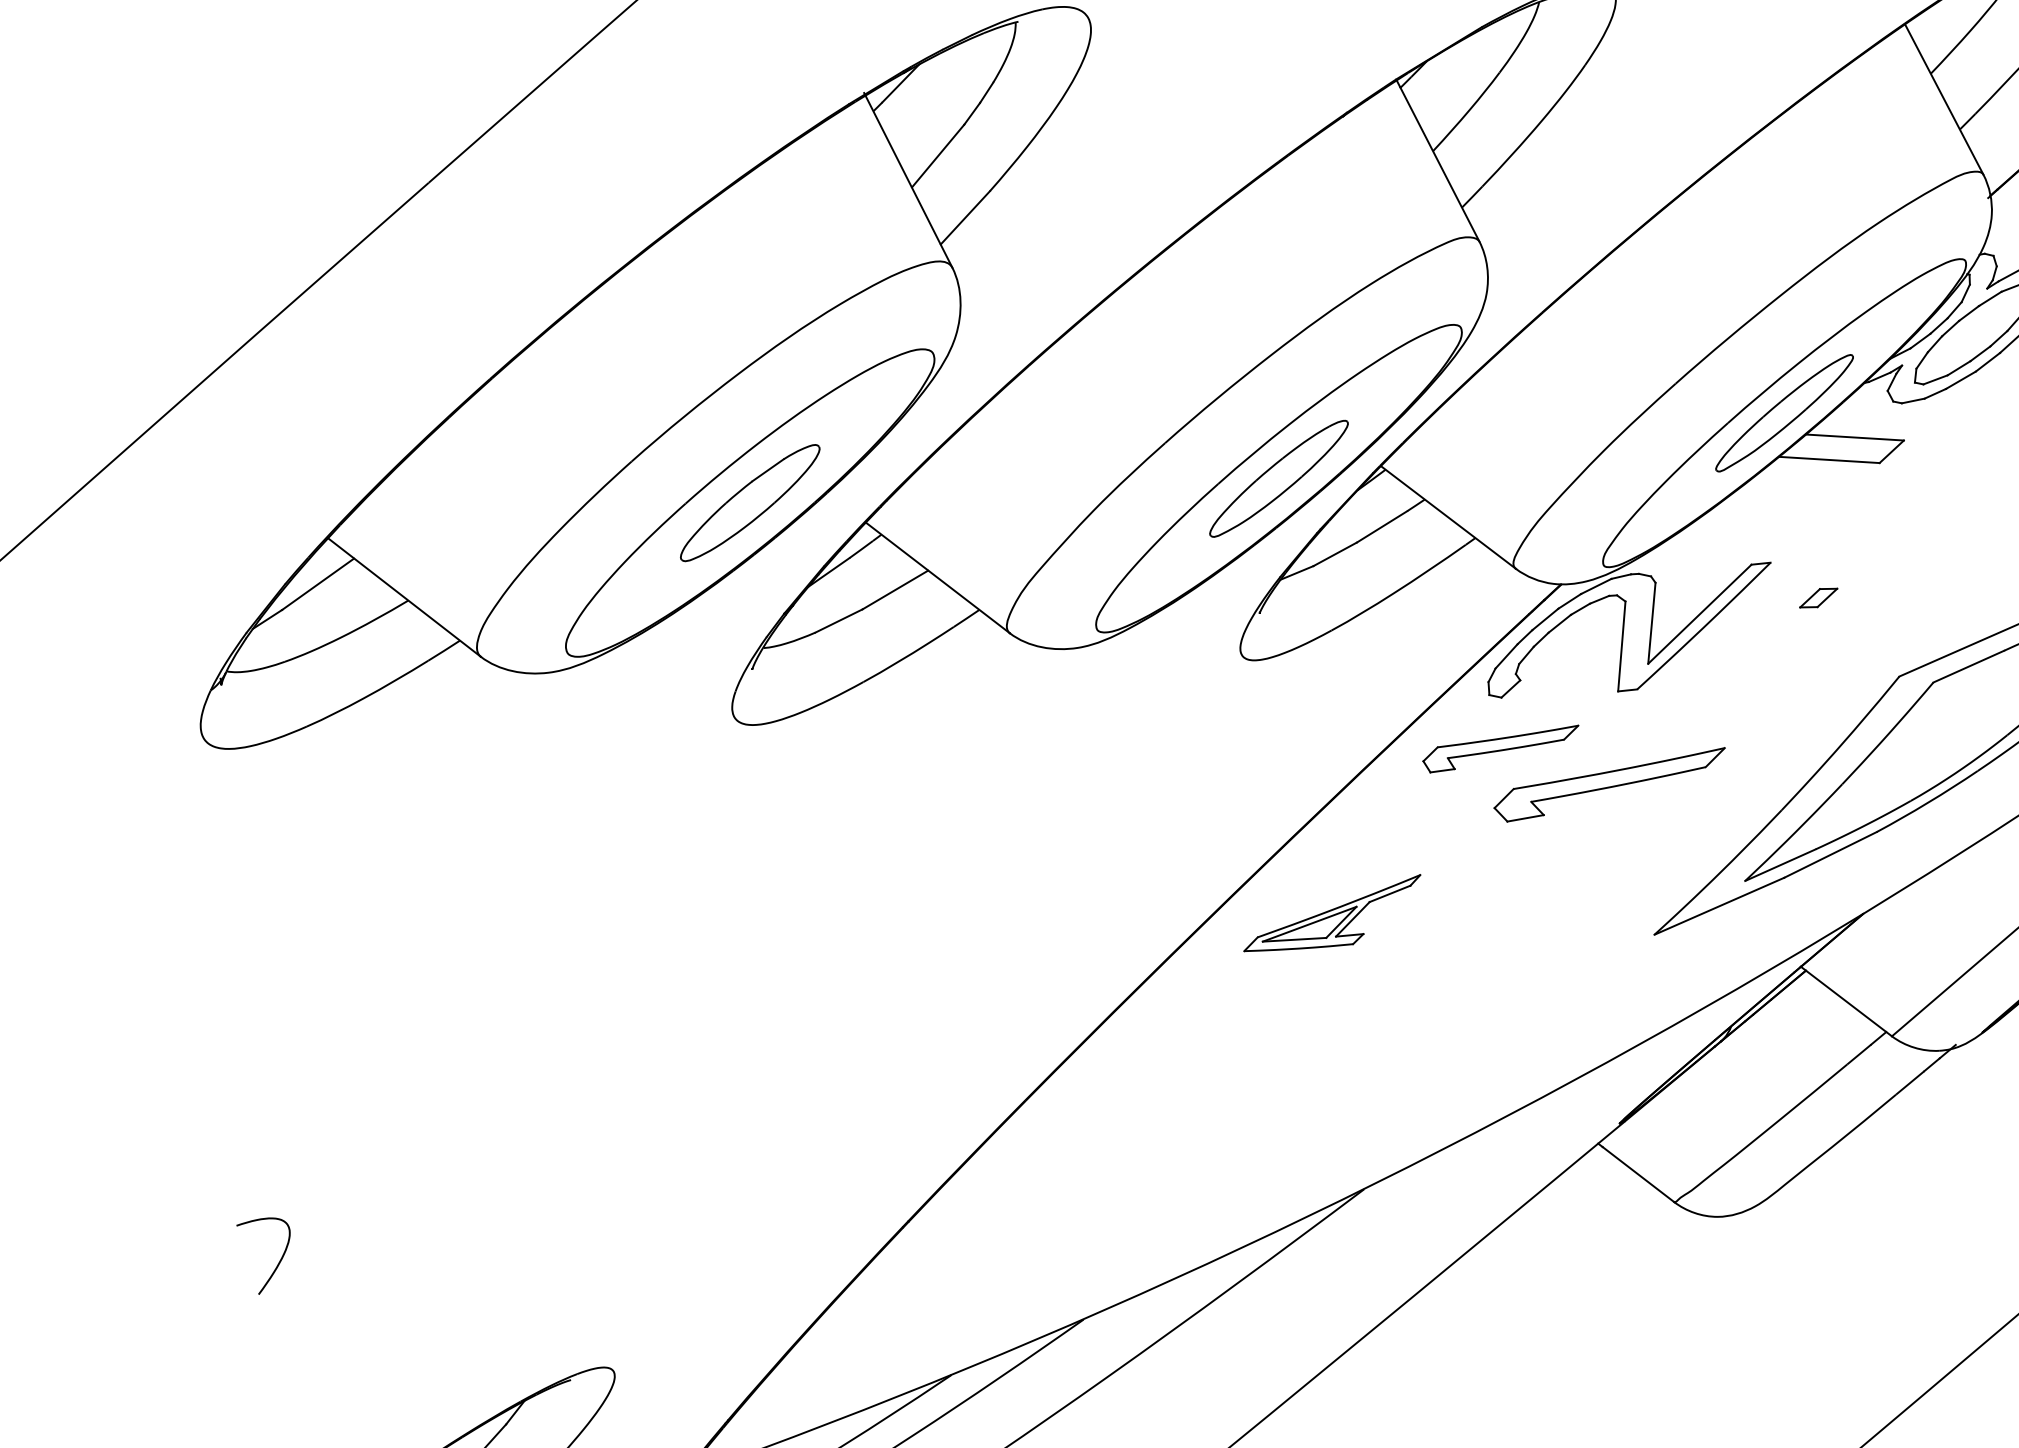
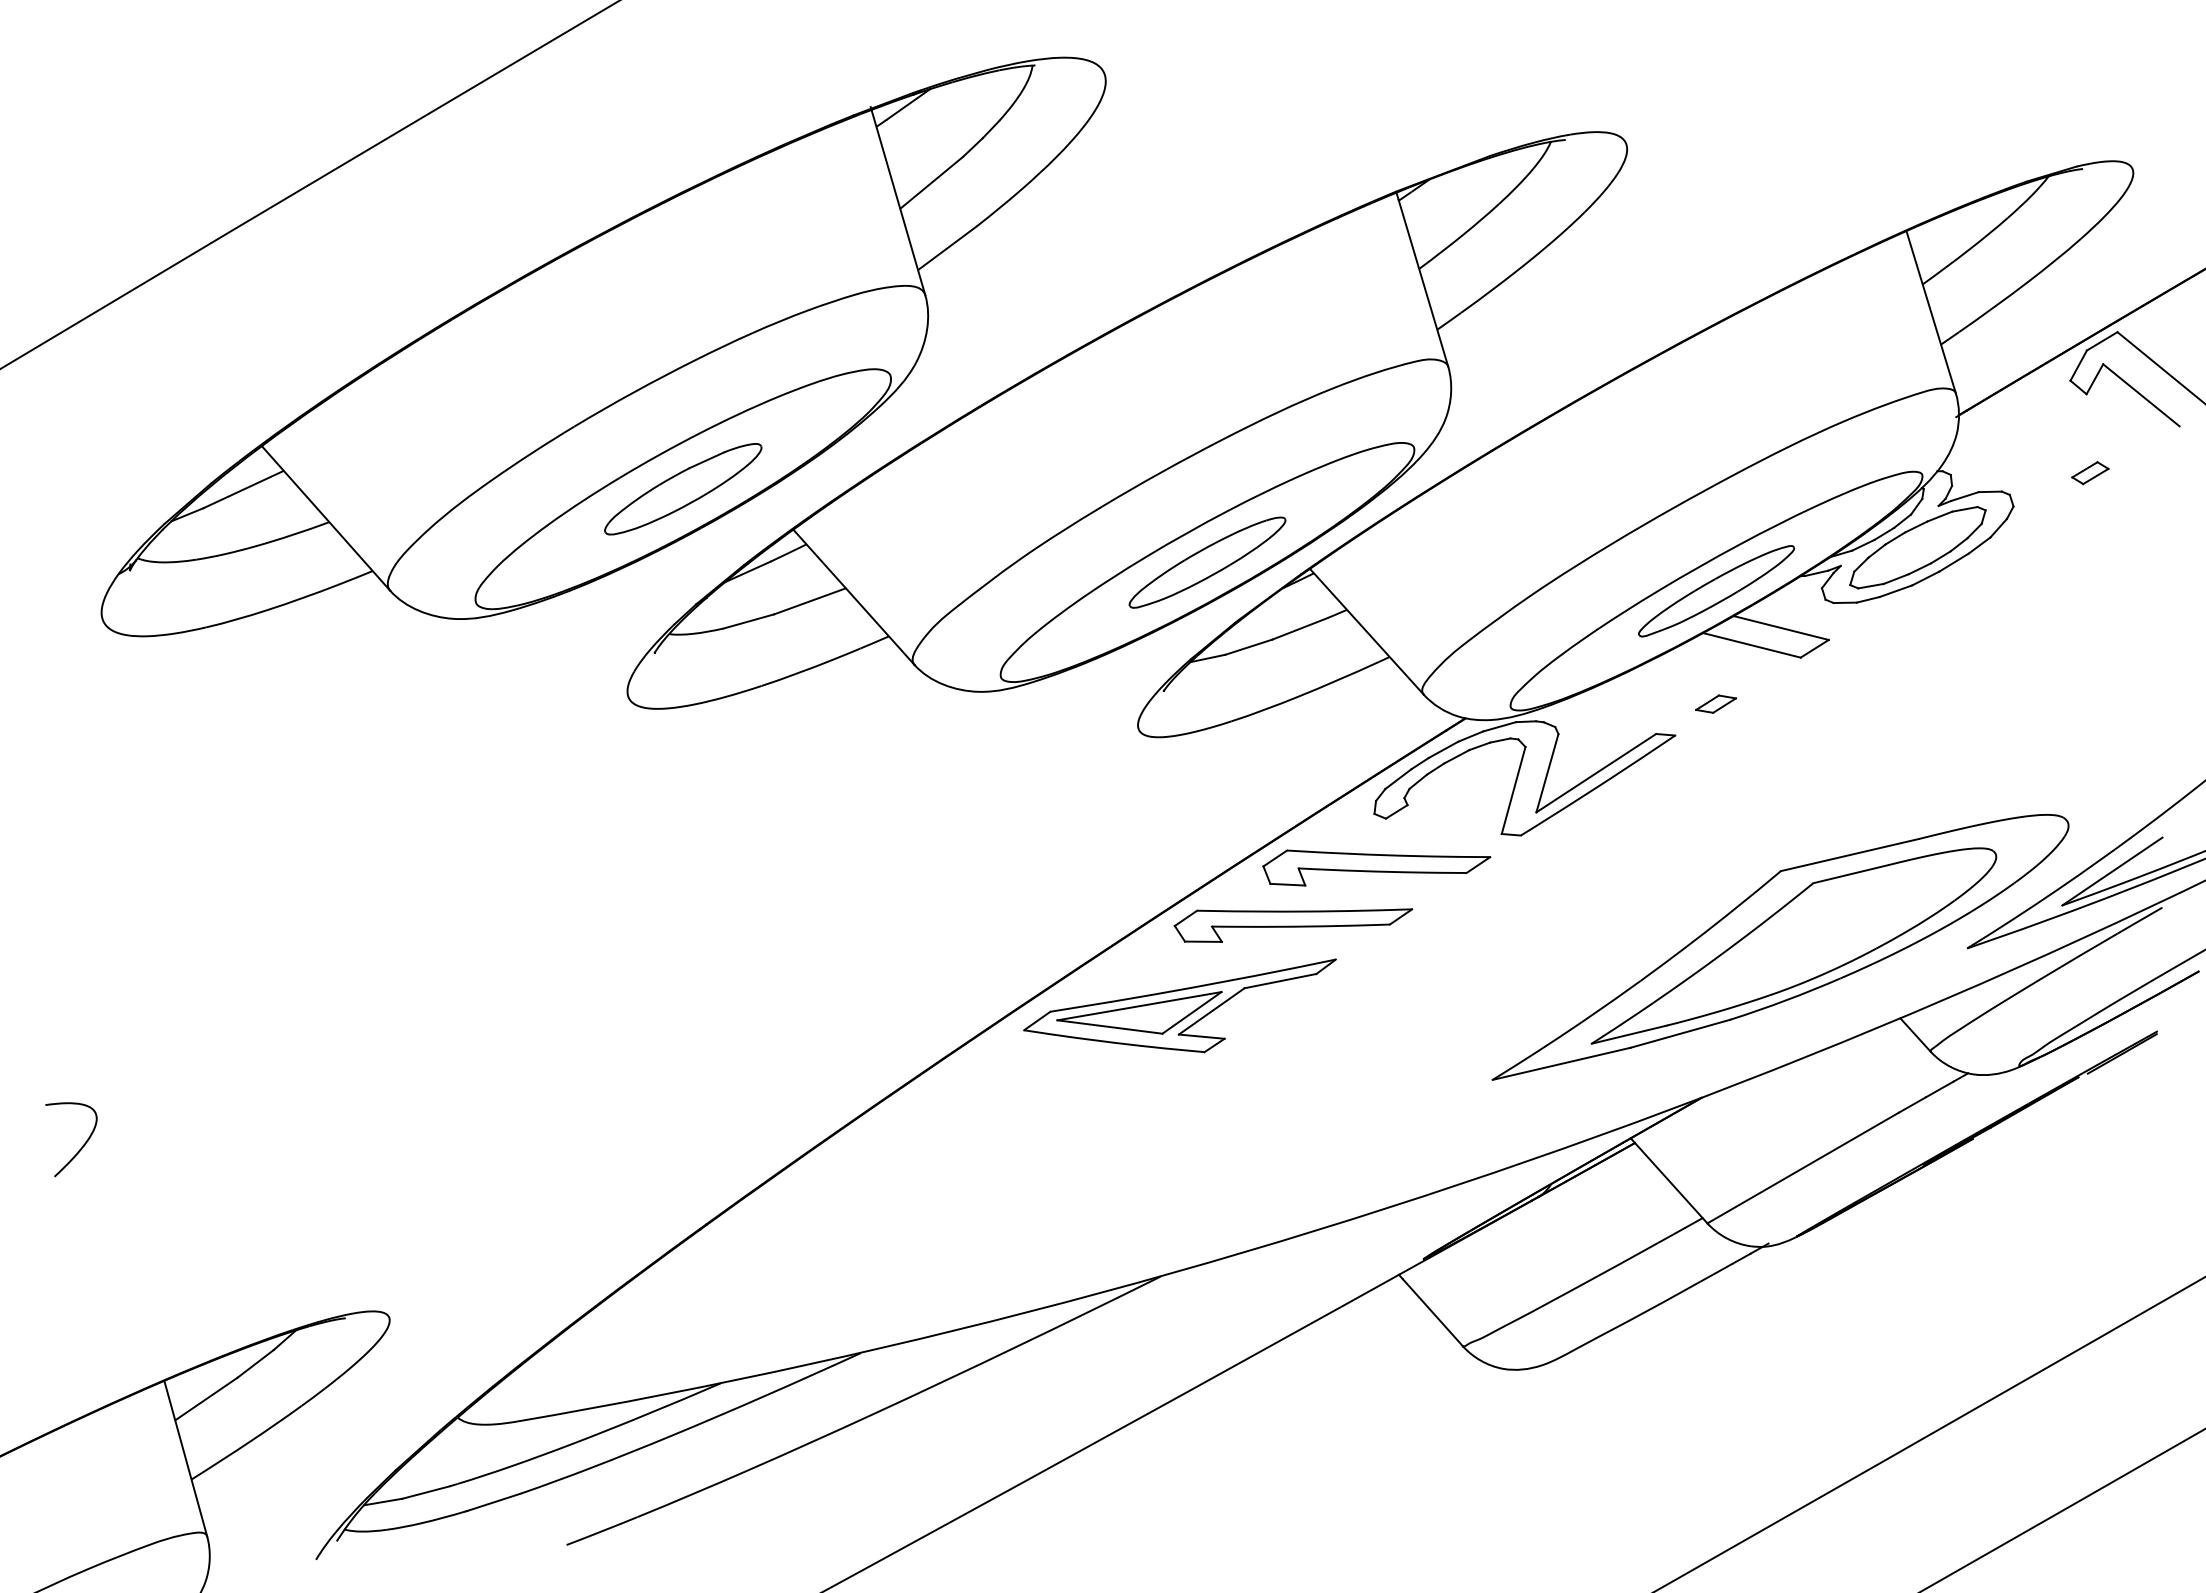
part: (1818, 597) -> (1715, 703), moved
part: (1501, 747) -> (1376, 867), size x1.43
part: (1611, 785) -> (1293, 925), moved
part: (1332, 919) -> (1179, 1005), size x1.67

